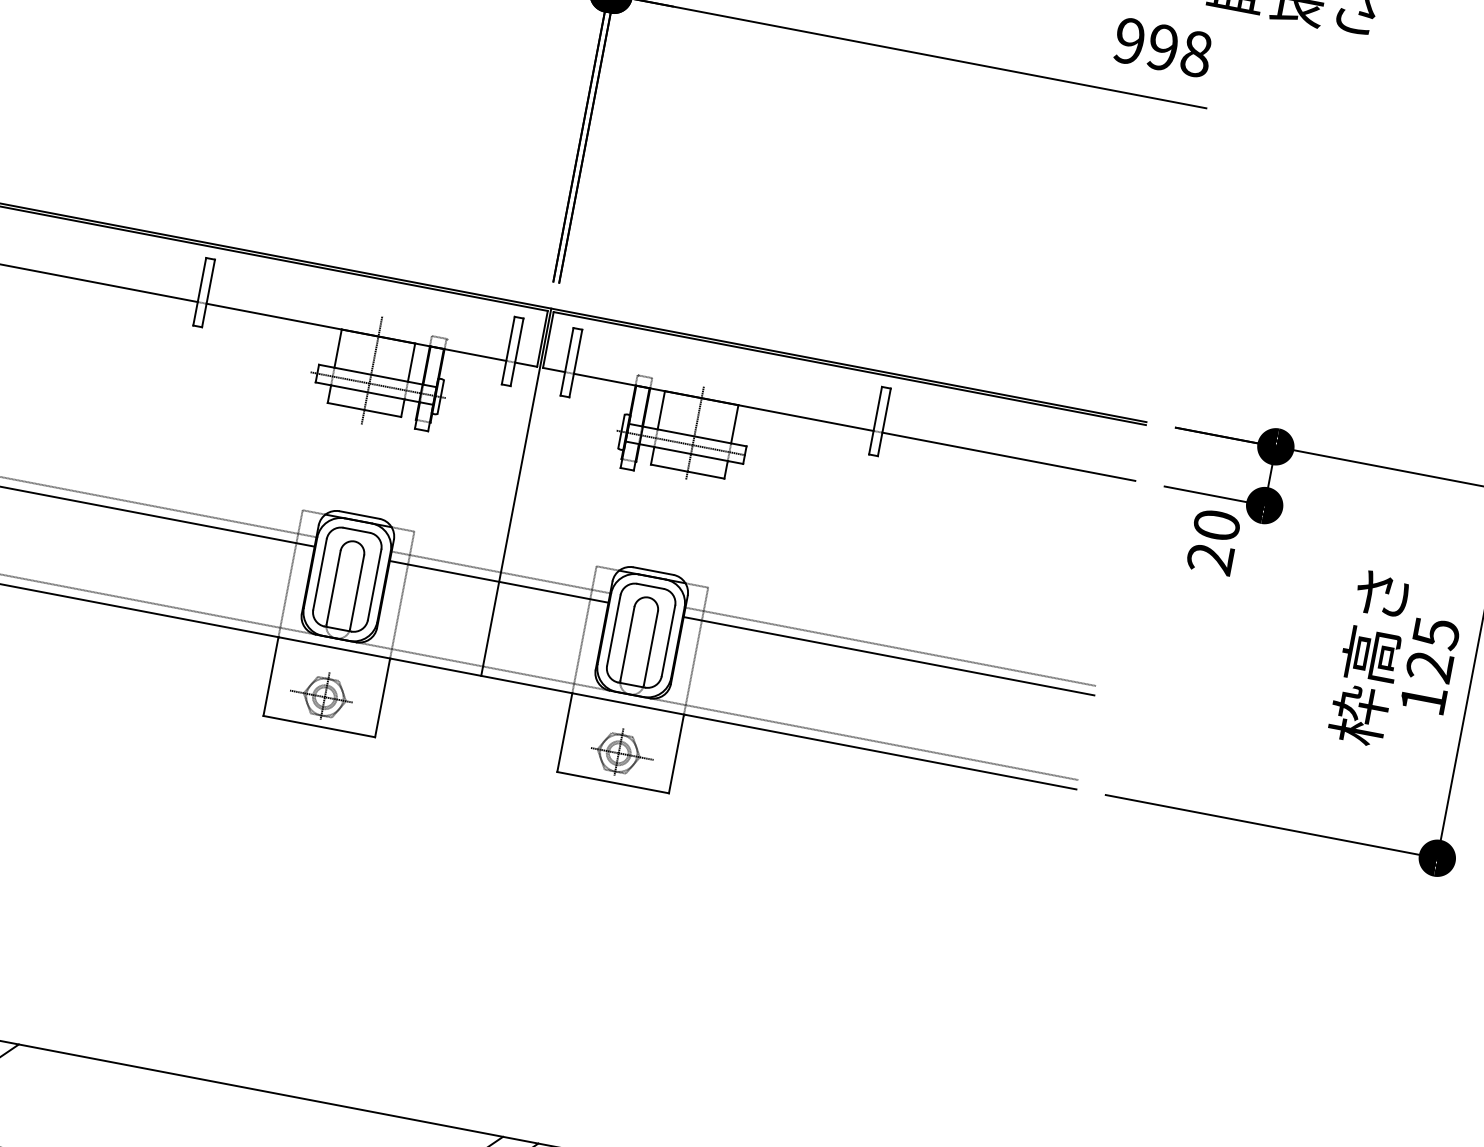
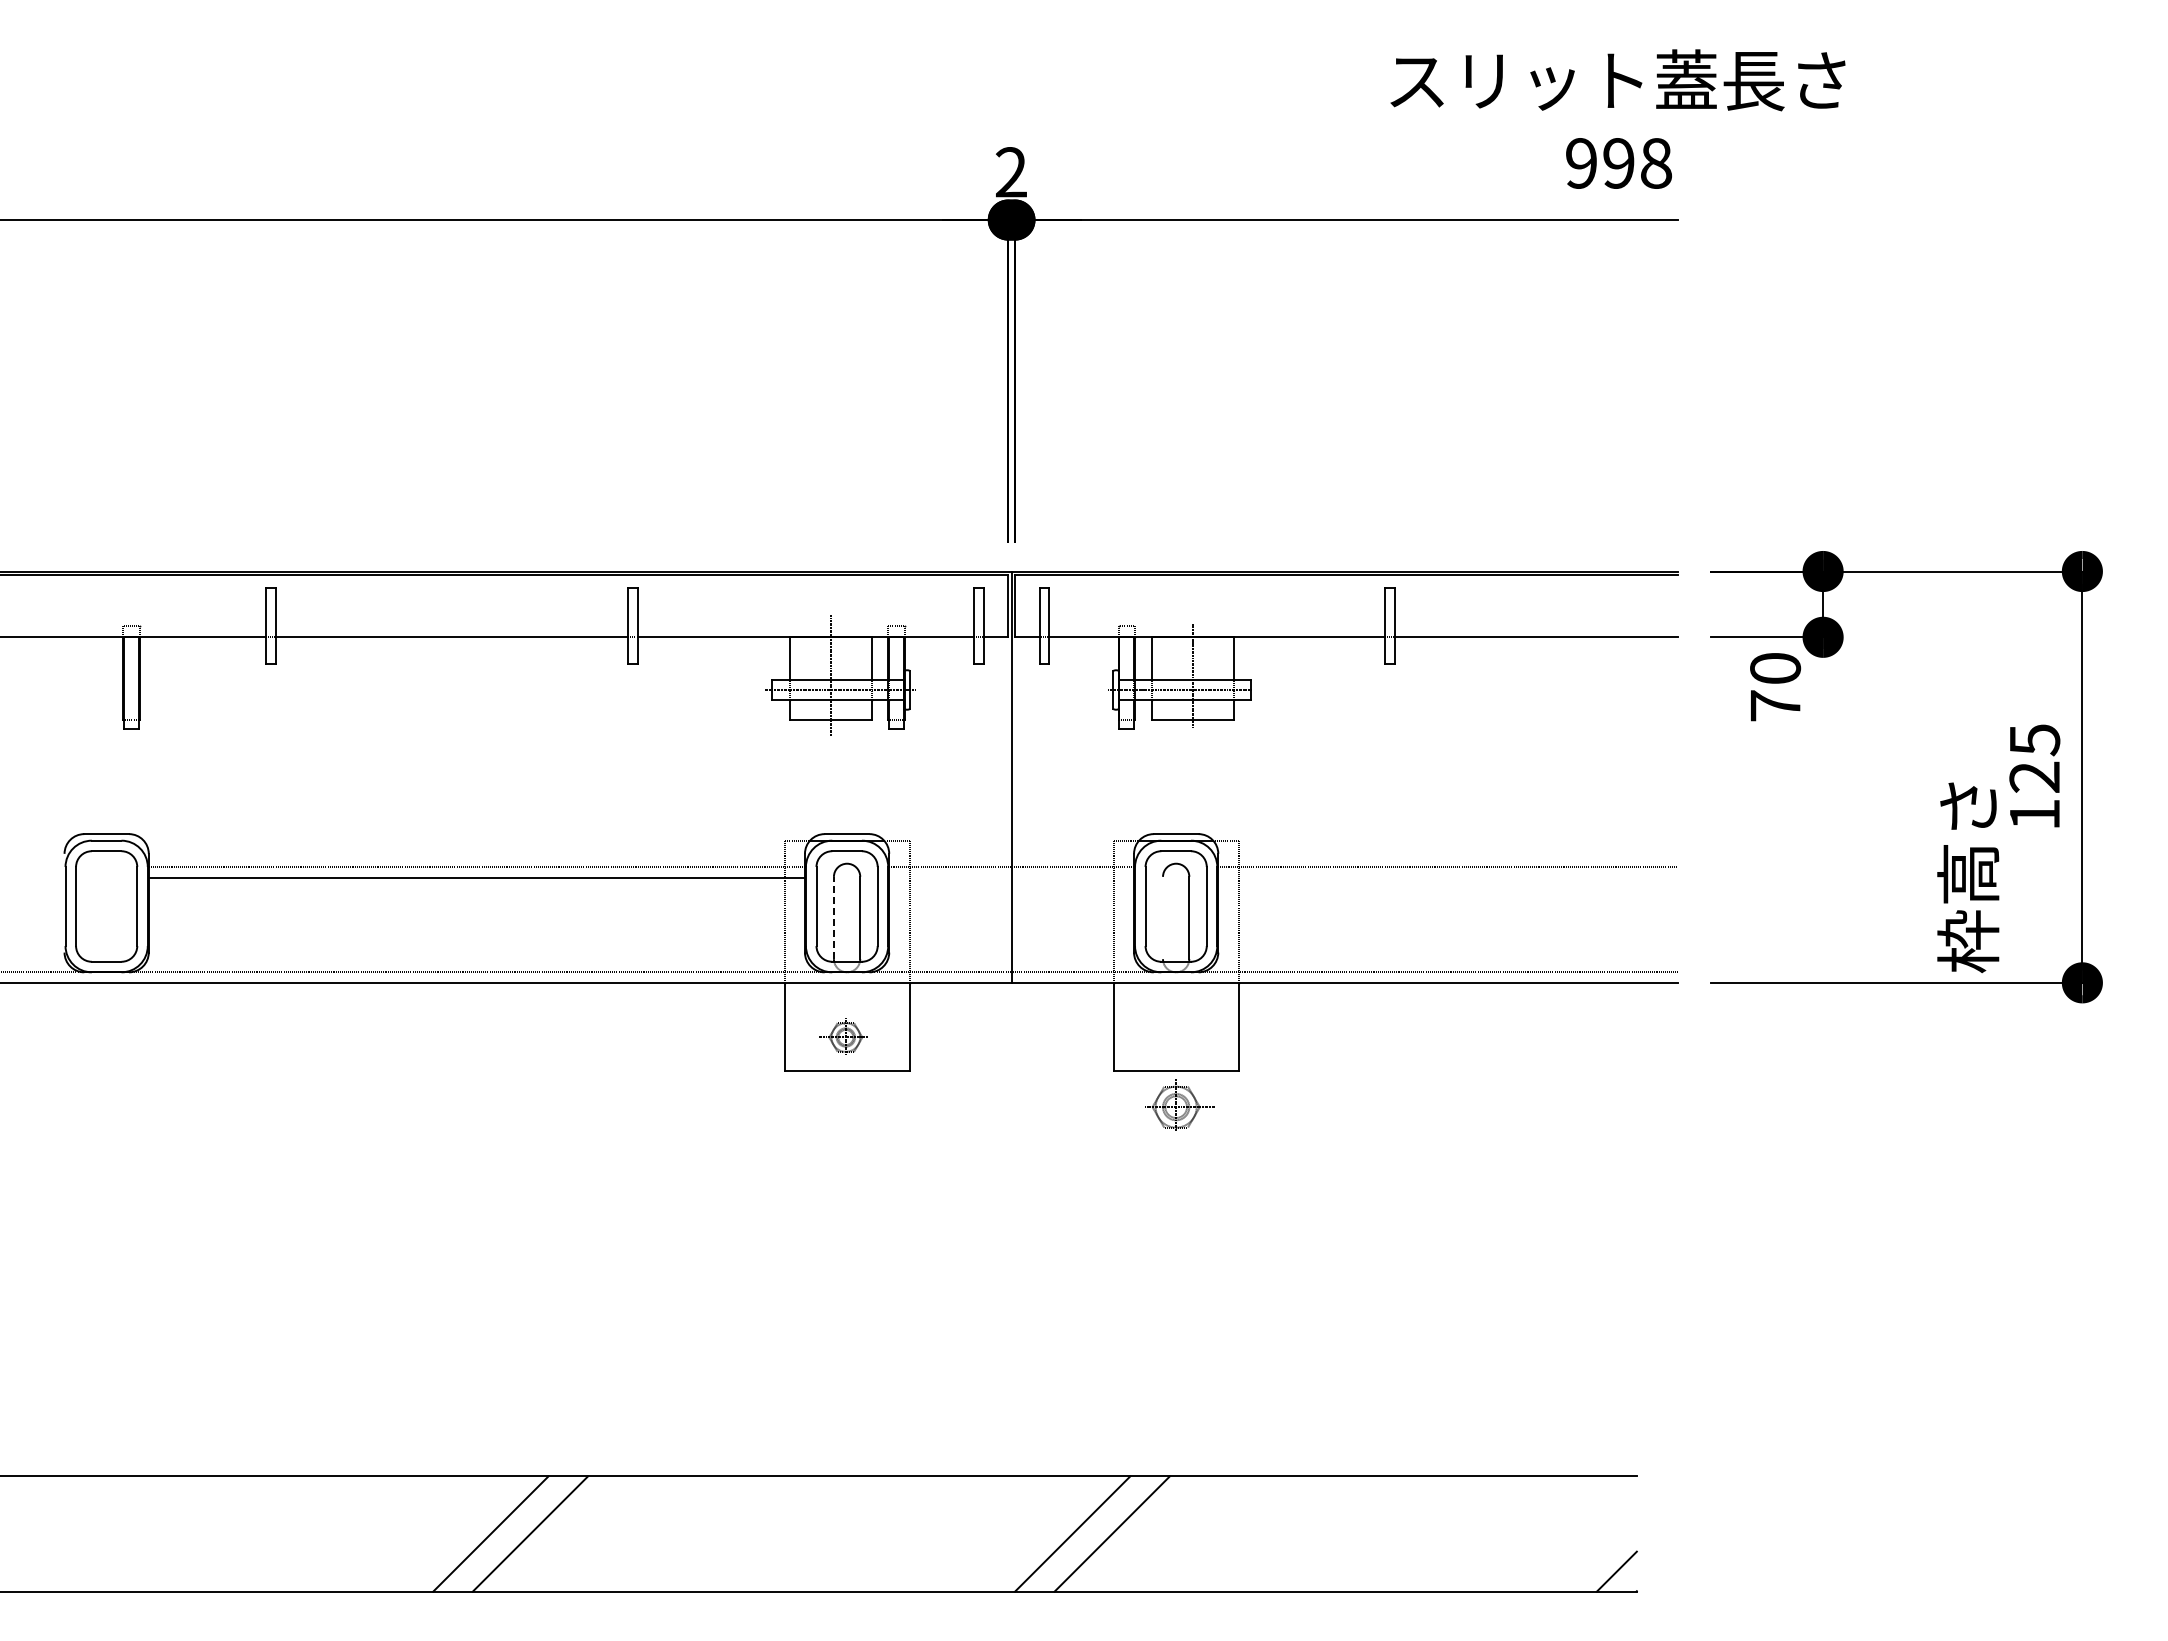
text: (1210, 558) -> (1775, 705), 20 -> 70
line: (499, 581) -> (1011, 877), removed
line: (333, 587) -> (833, 917), solid -> dashed
line: (627, 643) -> (1163, 917), removed
line: (889, 656) -> (1448, 877), removed
text: (1370, 658) -> (1968, 877), moved
part: (321, 694) -> (842, 1035), size x0.7
part: (622, 751) -> (1179, 1104), moved

